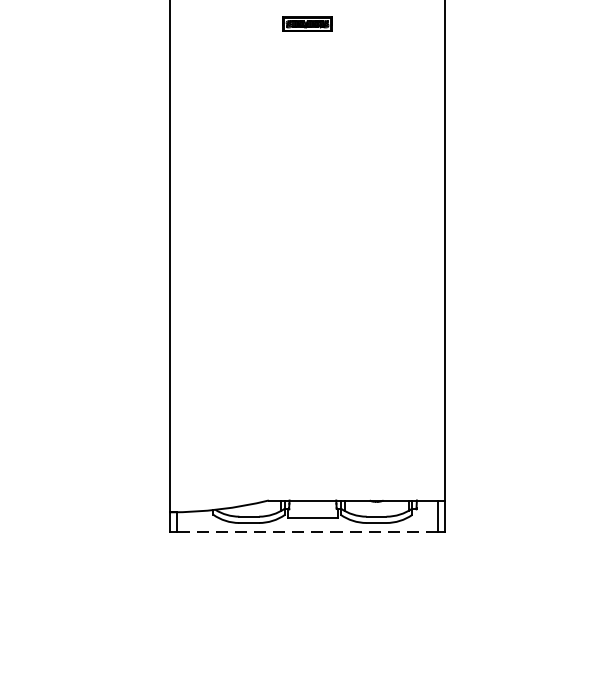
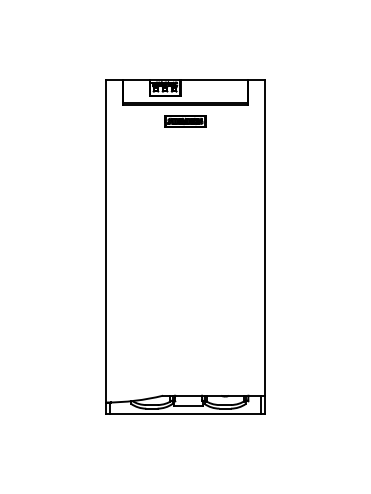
part: (307, 24) -> (185, 121), size x1.43
line: (305, 531) -> (184, 413), dashed -> solid

